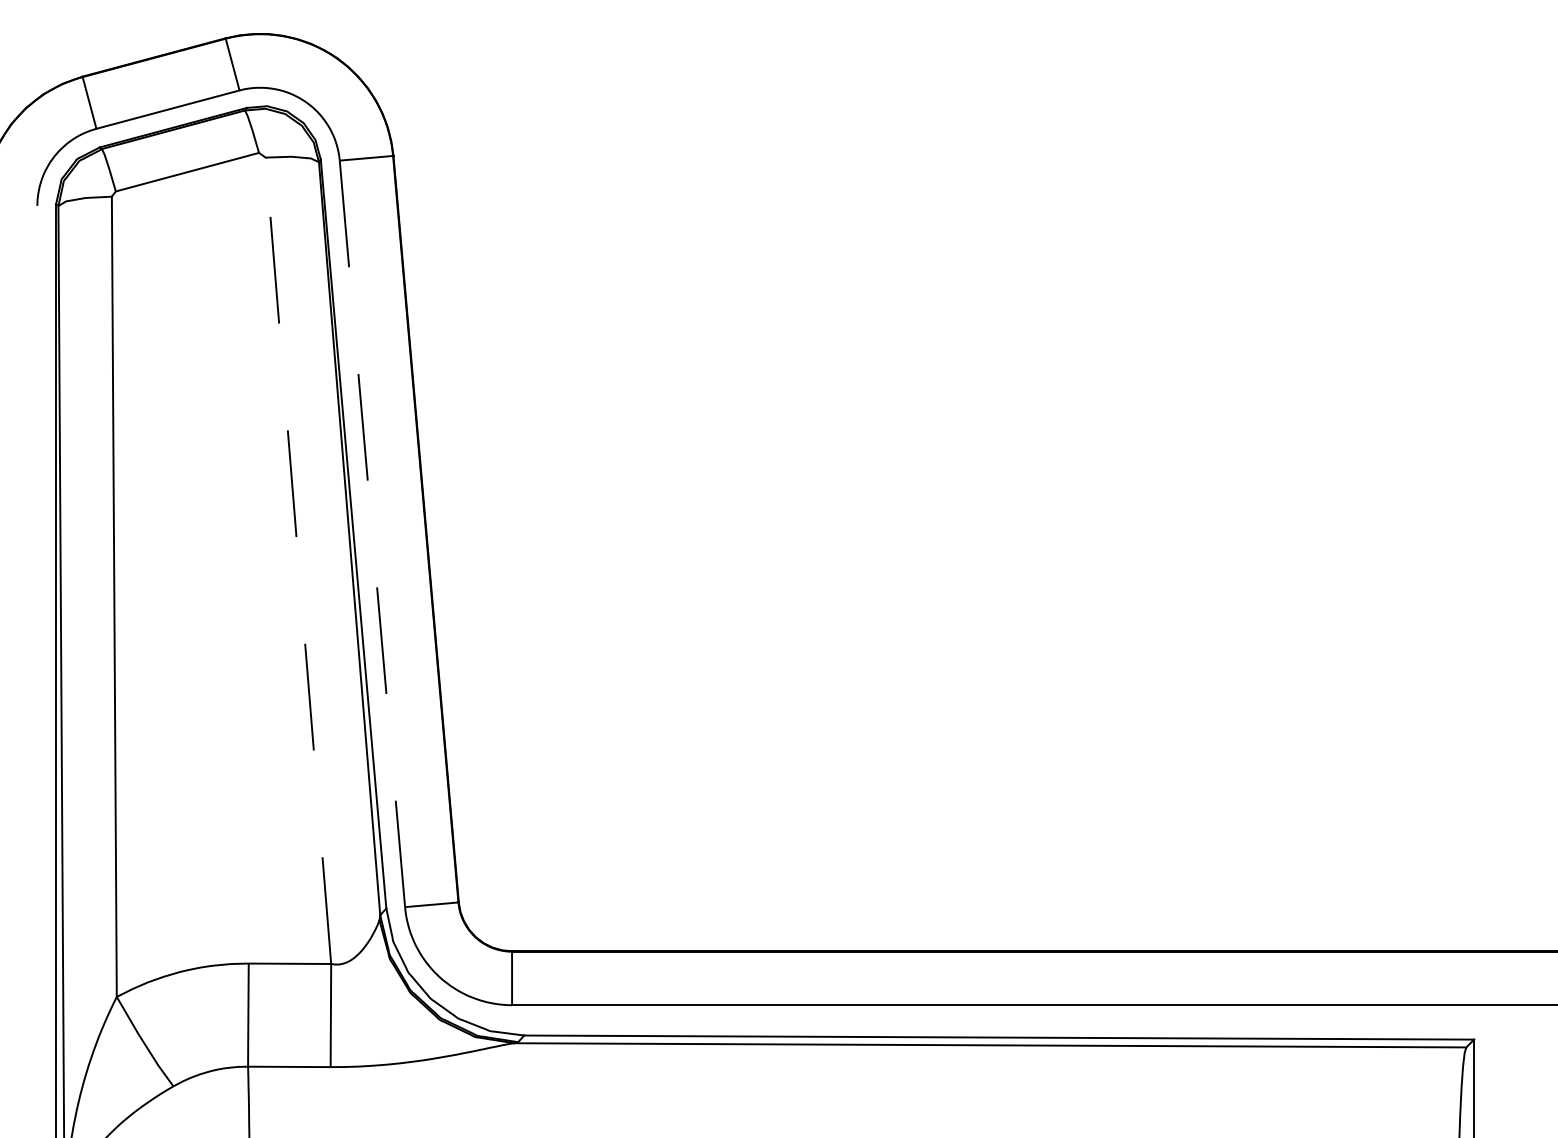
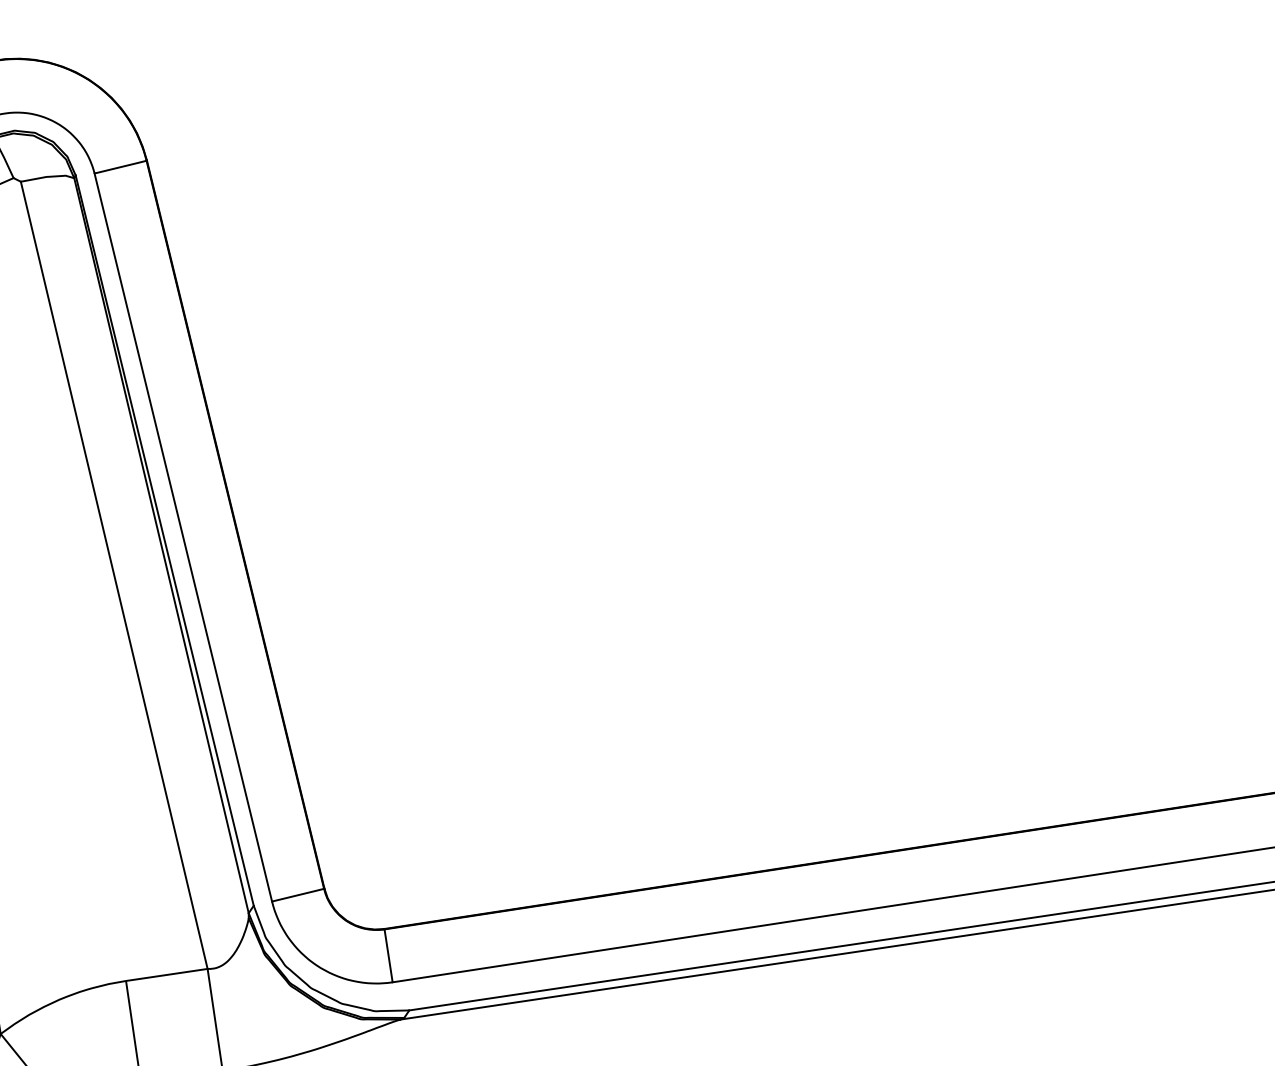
line: (372, 533) -> (183, 537), dashed -> solid
line: (298, 560) -> (114, 575), dashed -> solid

